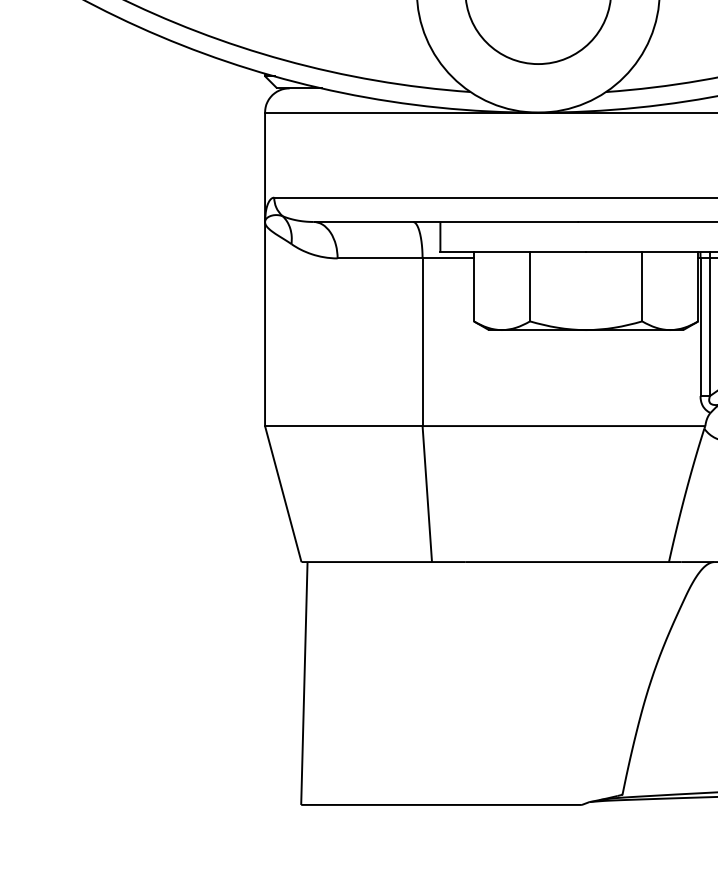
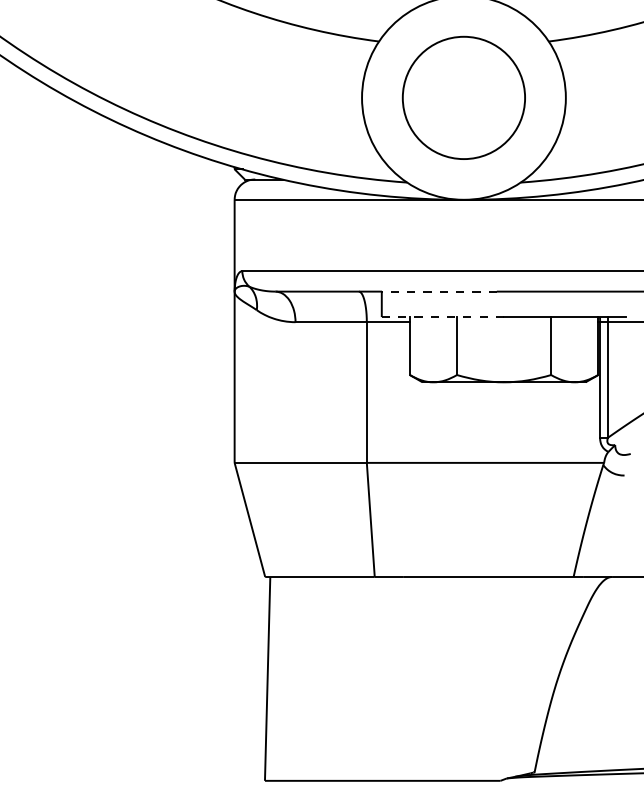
line: (507, 221) -> (438, 291), solid -> dashed
line: (512, 252) -> (442, 317), solid -> dashed

